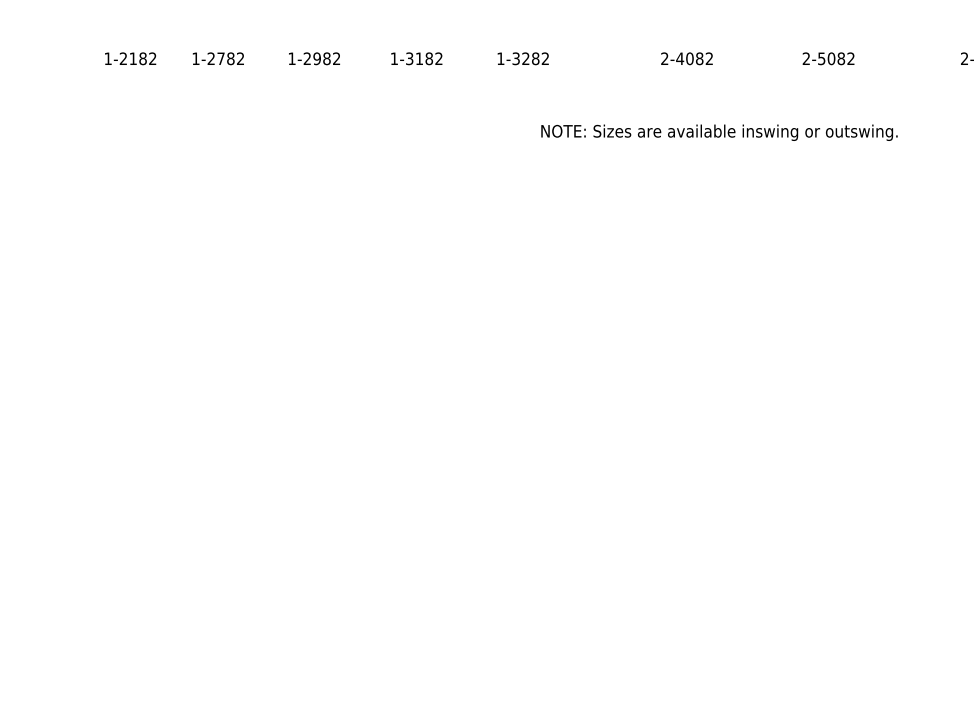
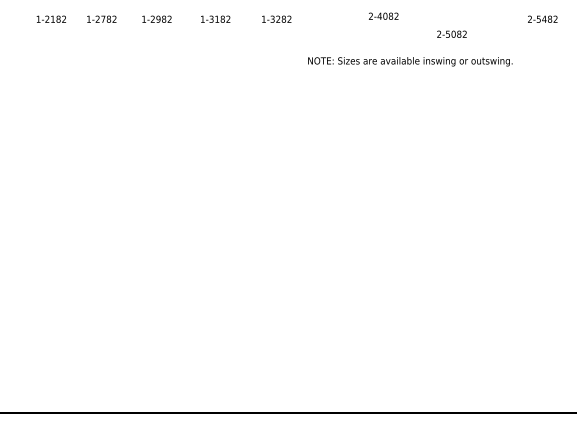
text: (686, 57) -> (383, 15), moved
text: (827, 57) -> (451, 33), moved
text: (719, 132) -> (410, 61), moved

